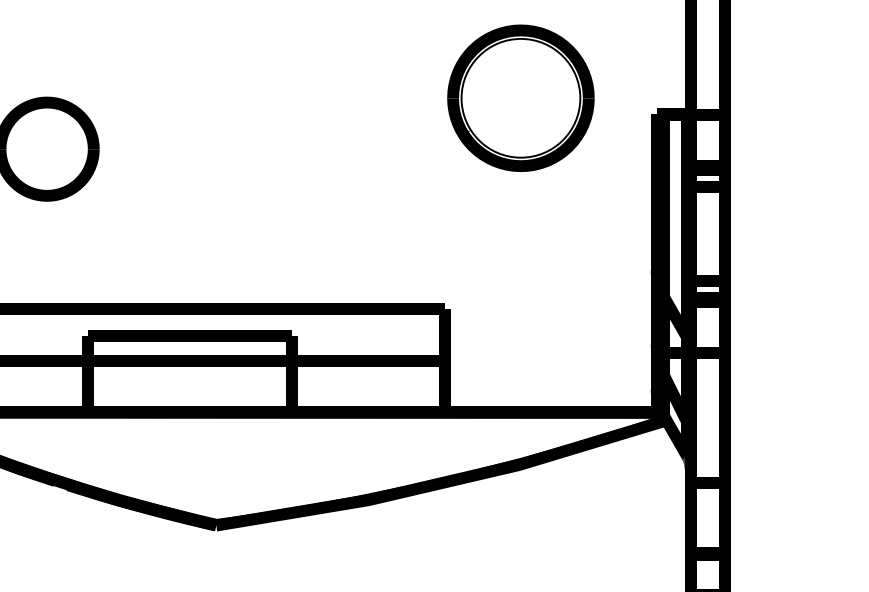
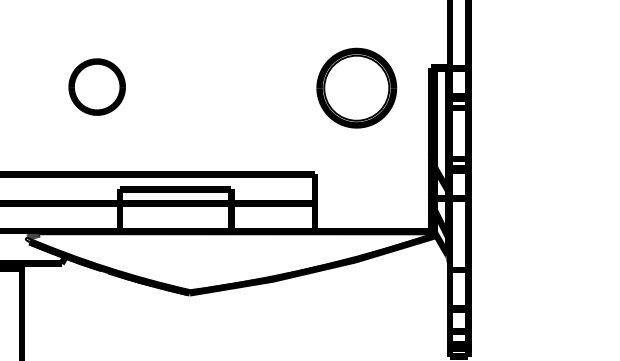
part: (520, 96) -> (356, 87), moved

